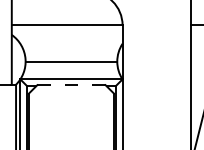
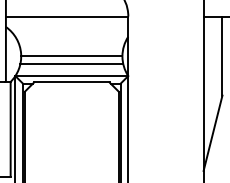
line: (71, 68) -> (71, 63), added
line: (71, 85) -> (71, 82), dashed -> solid

